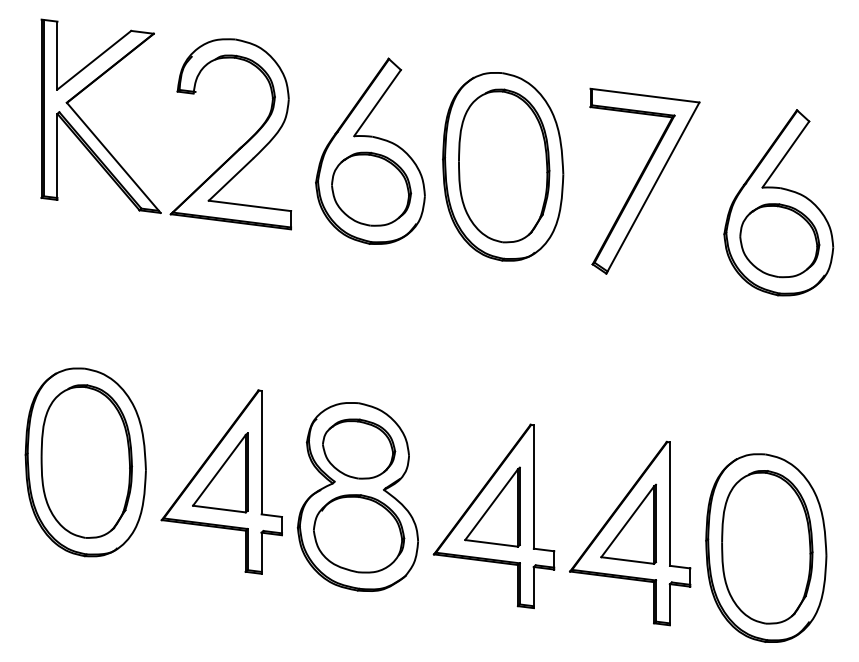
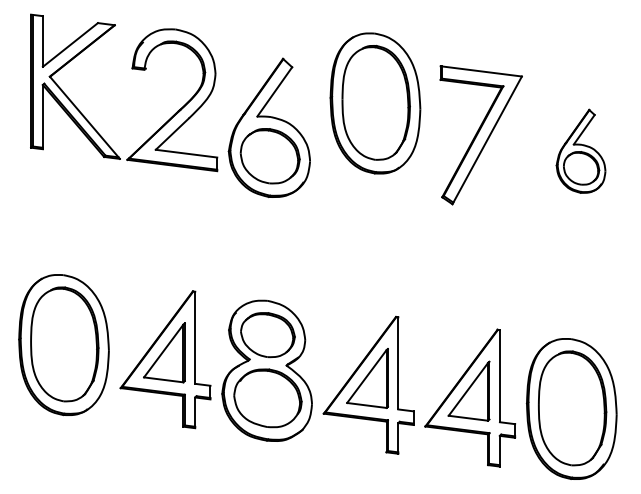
part: (369, 150) -> (268, 127), moved
part: (503, 166) -> (375, 103), moved
part: (777, 203) -> (580, 151), size x0.6

